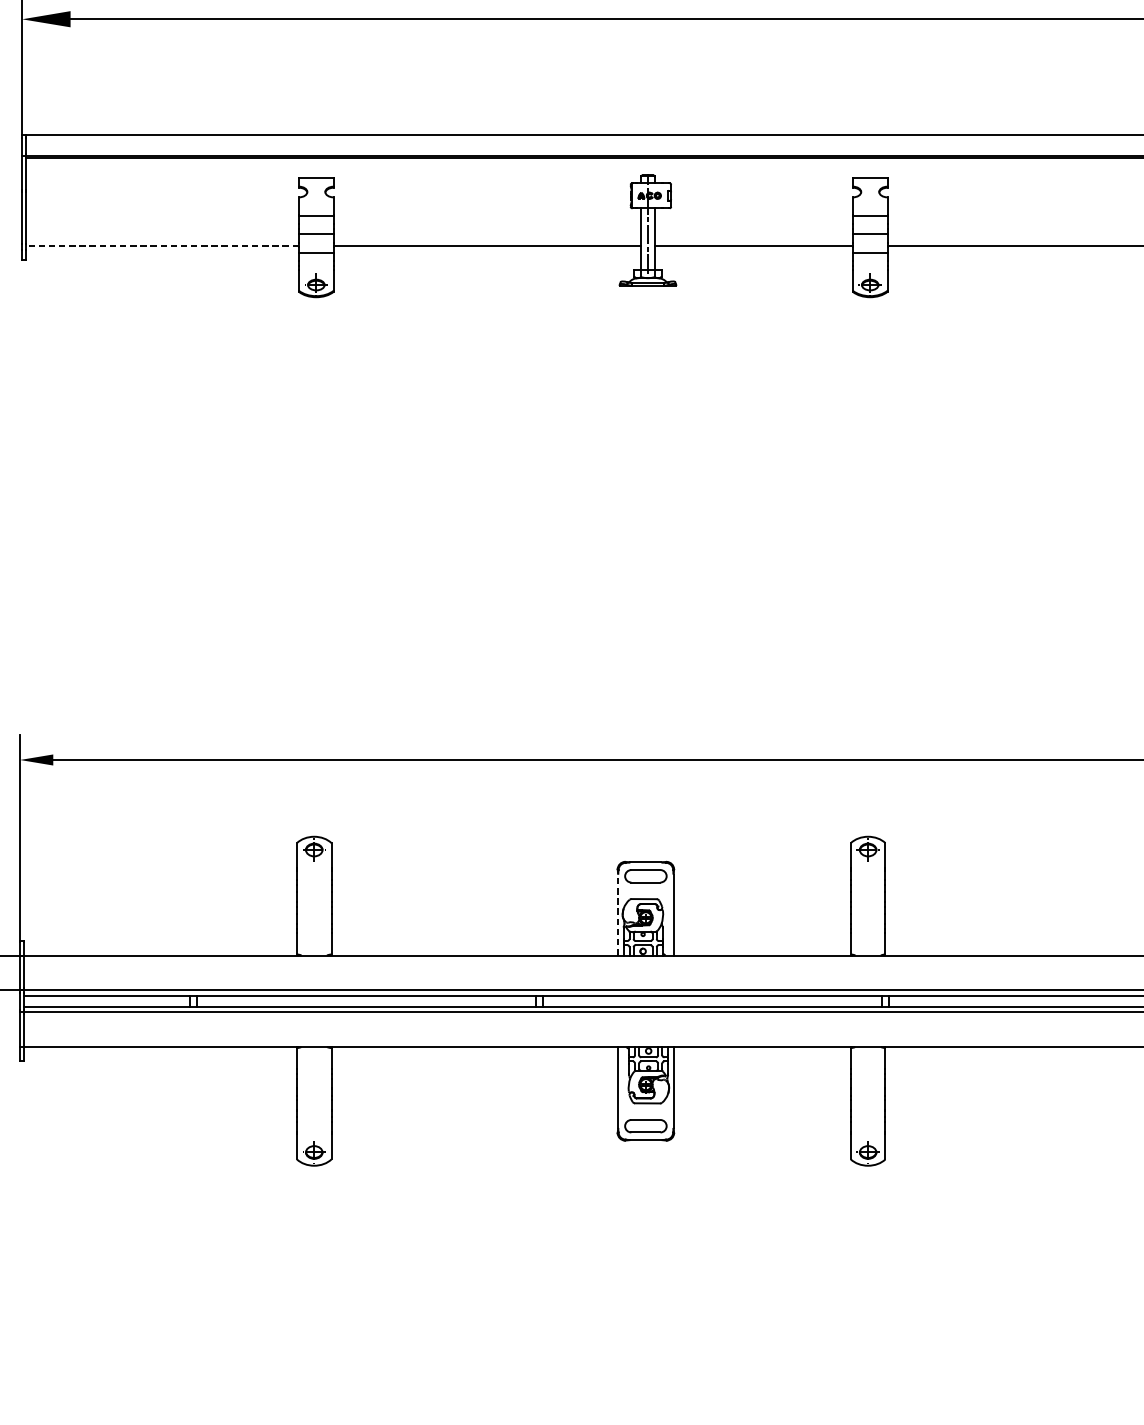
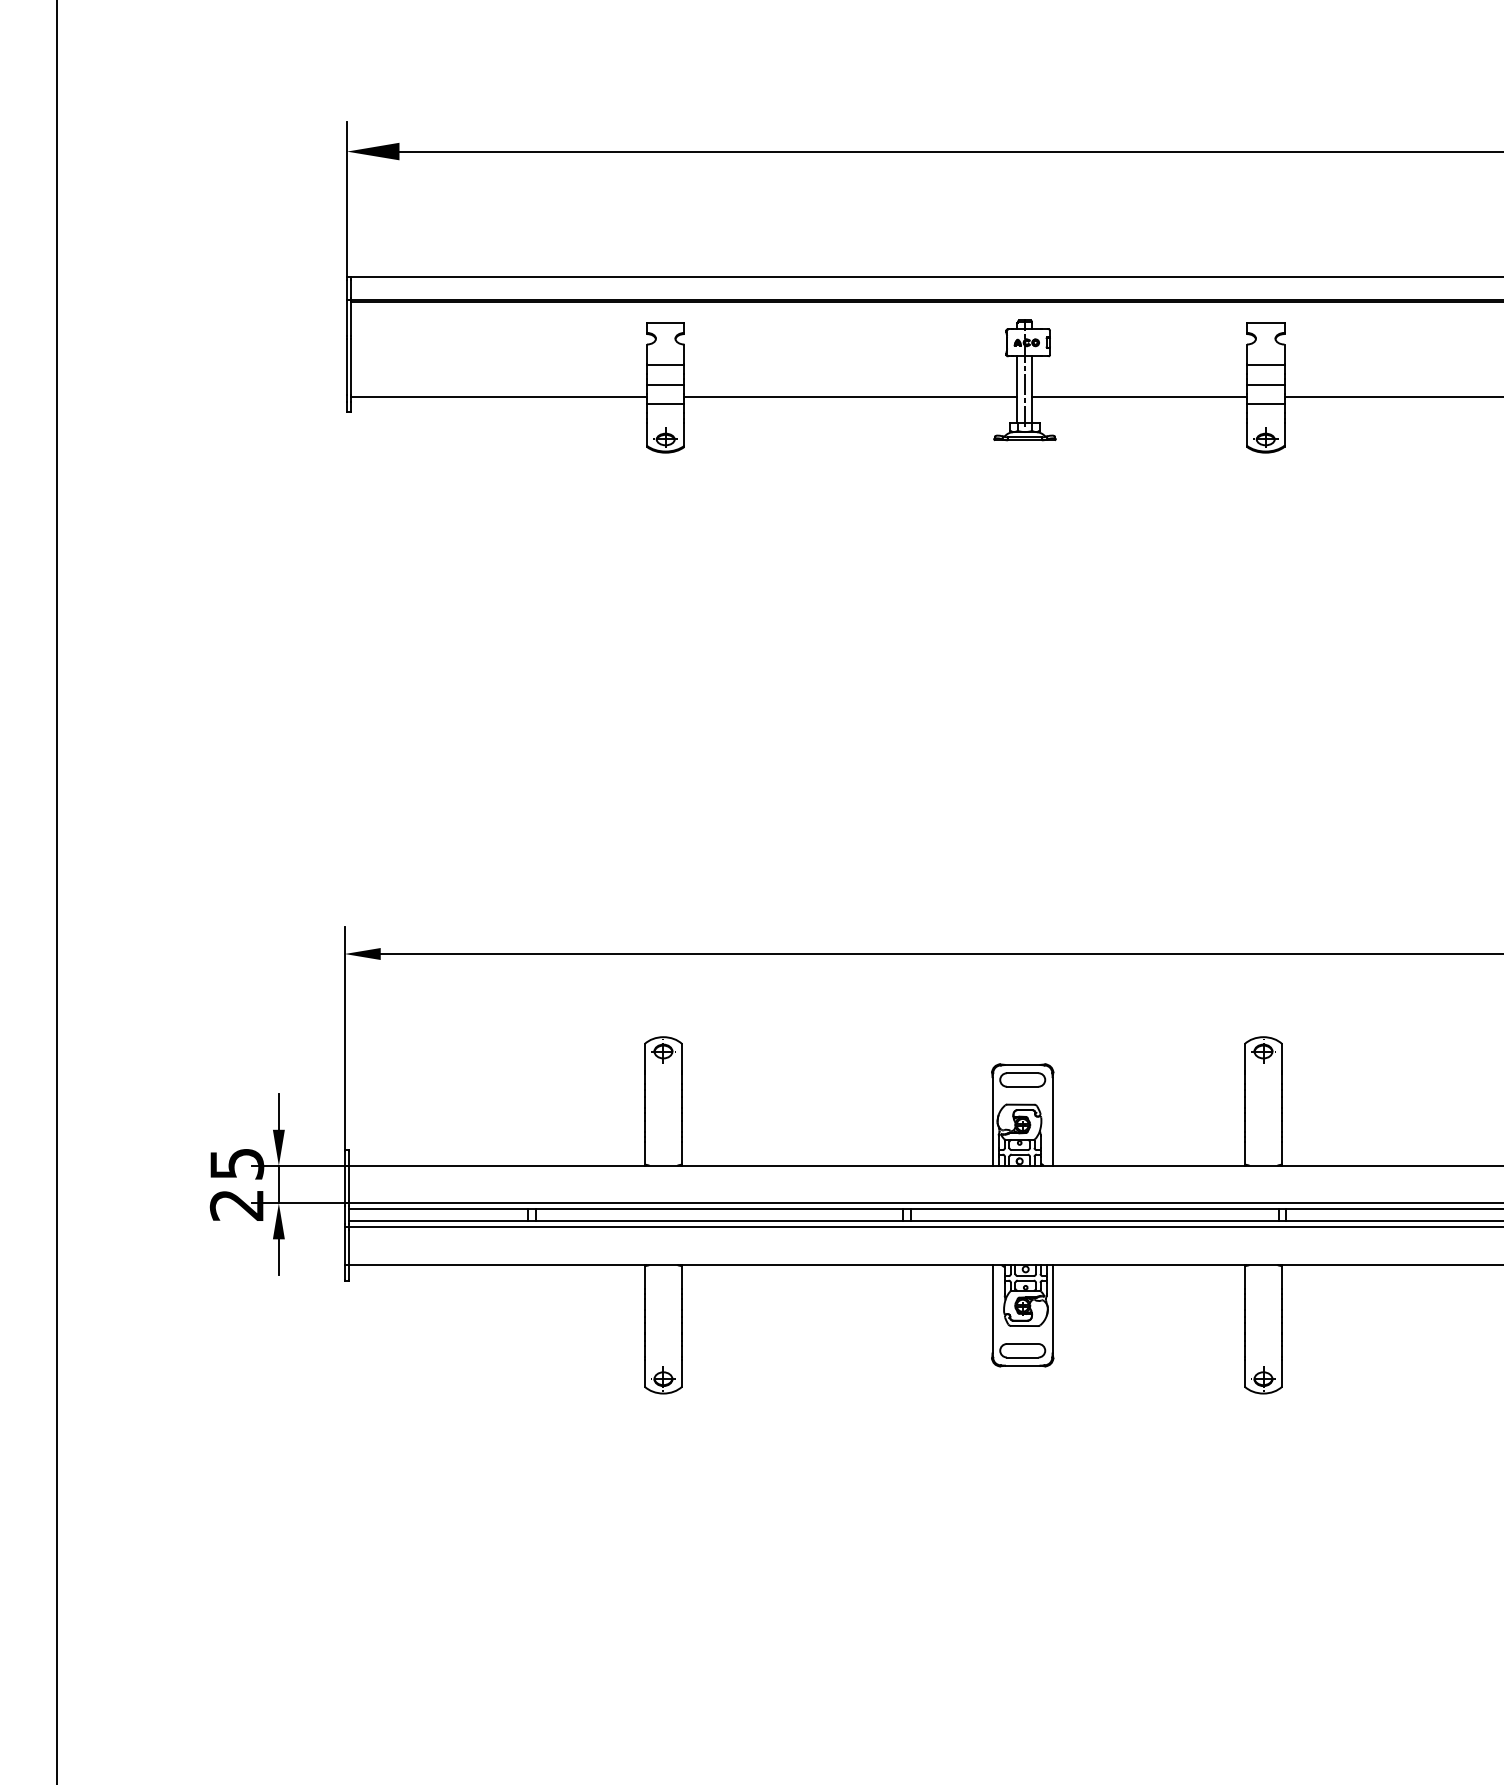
line: (162, 246) -> (499, 397), dashed -> solid
line: (617, 914) -> (992, 1121), dashed -> solid

